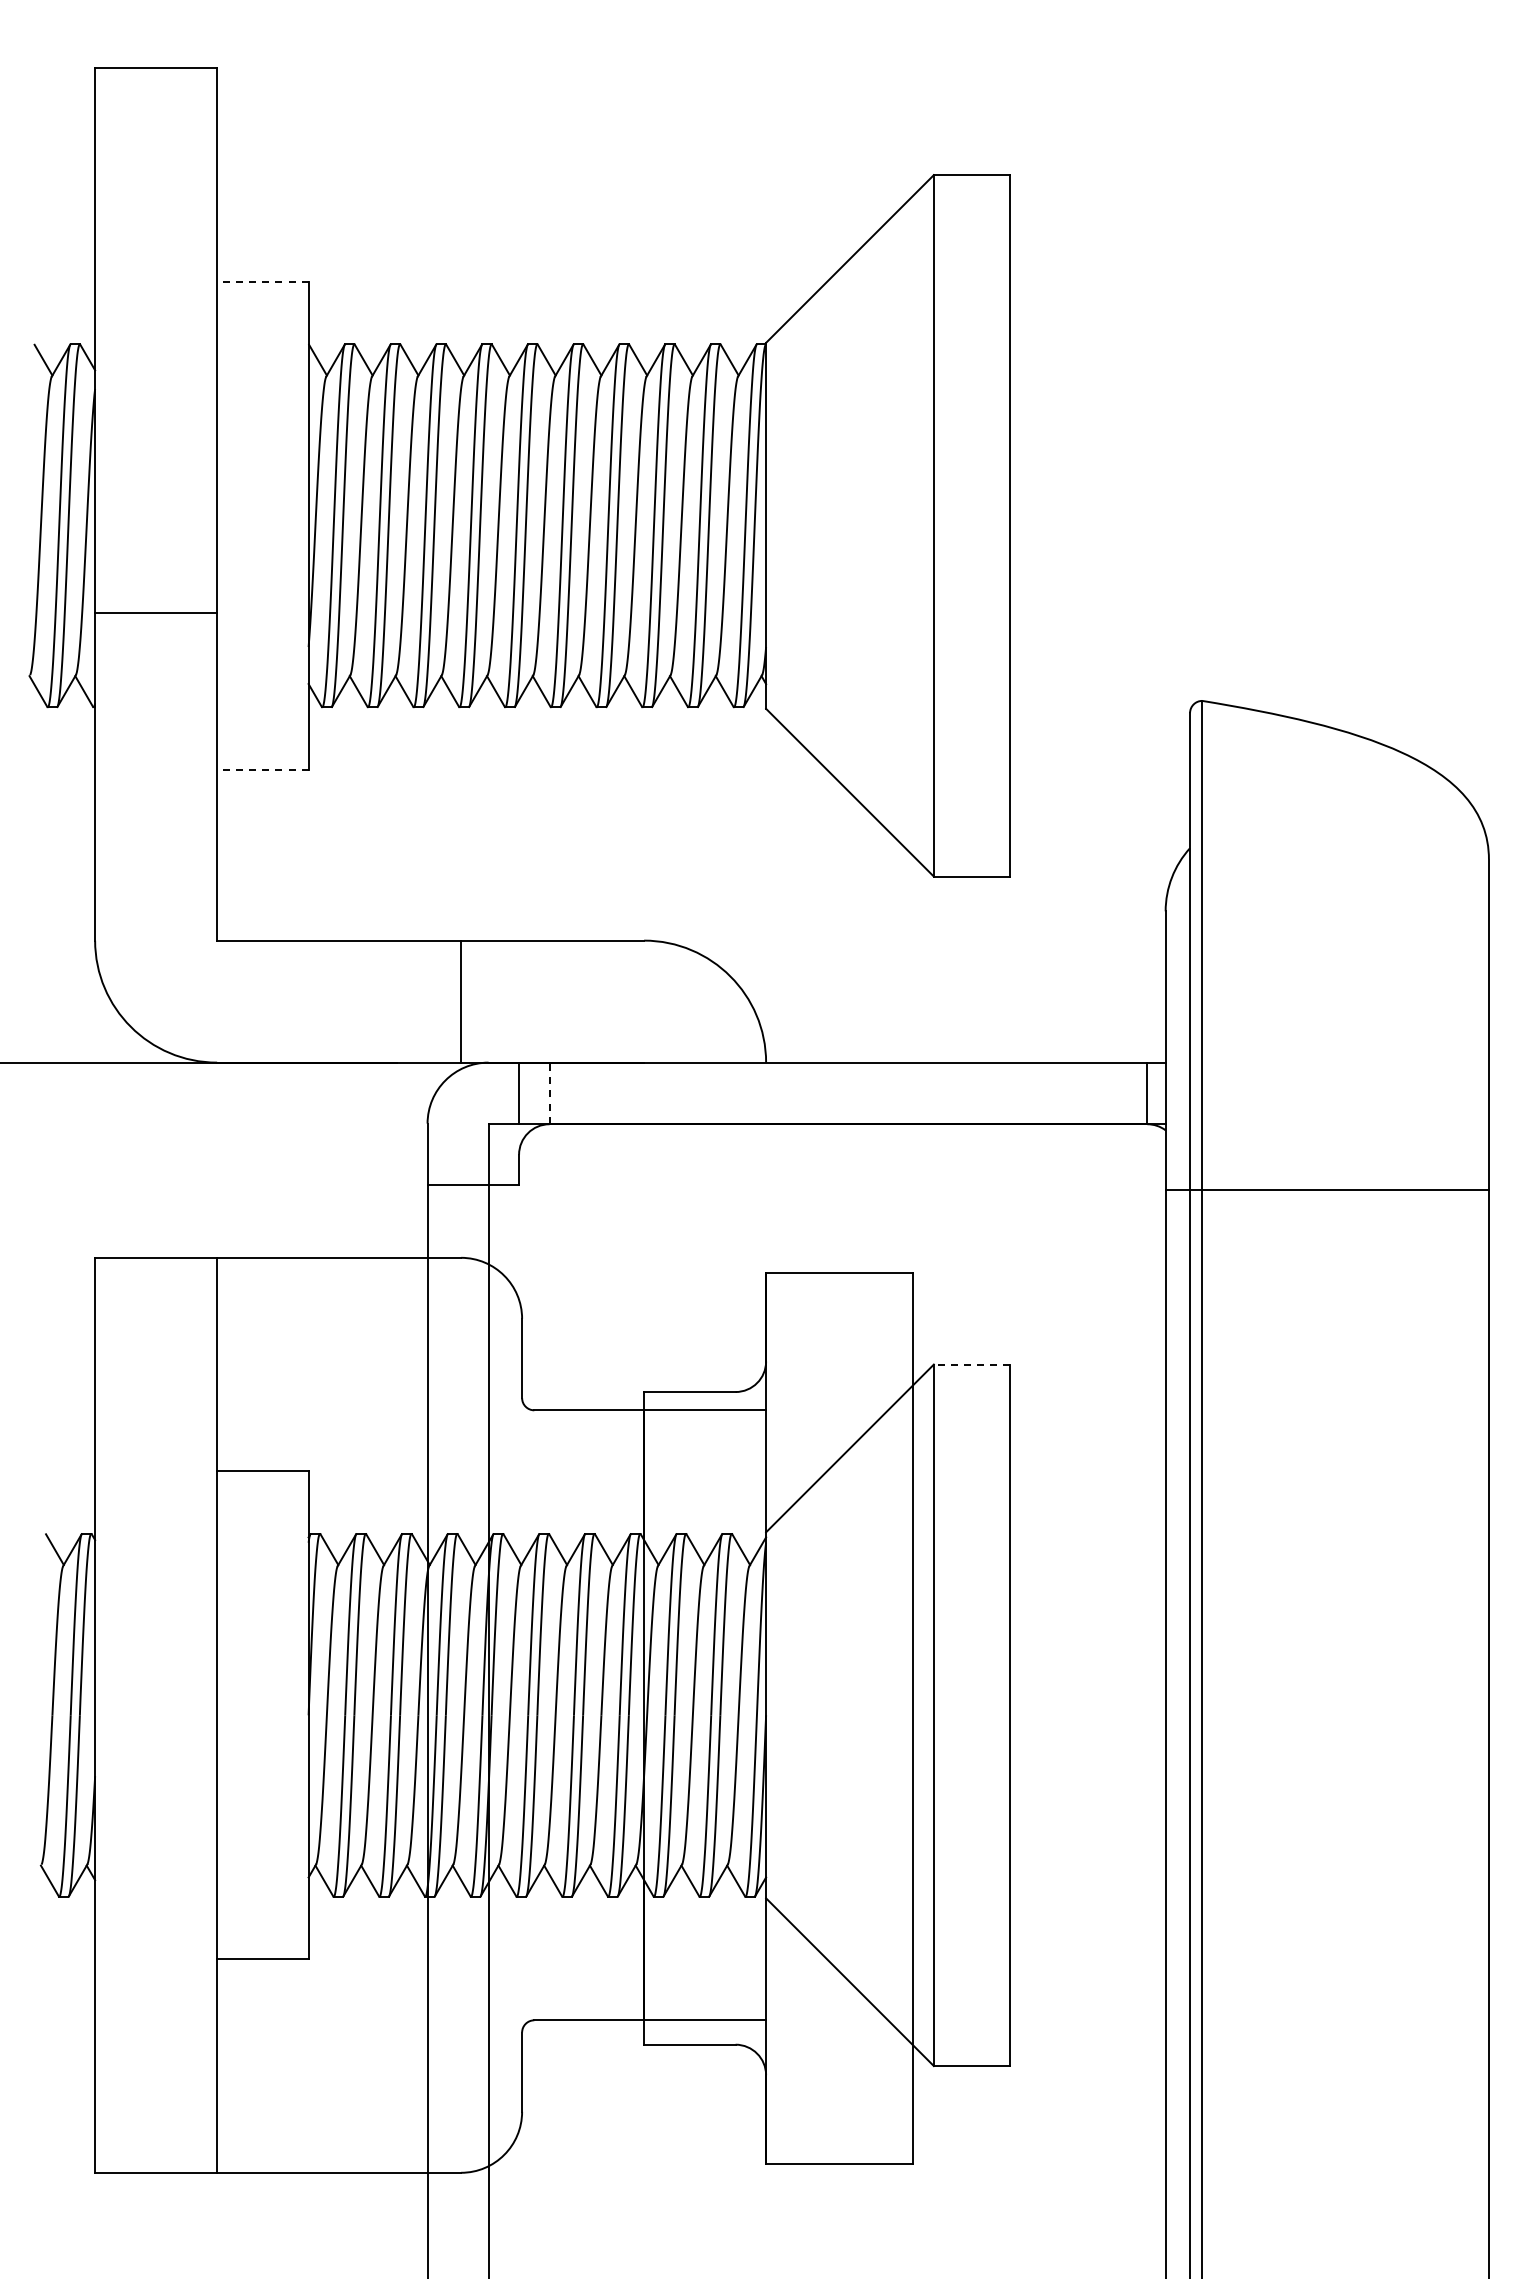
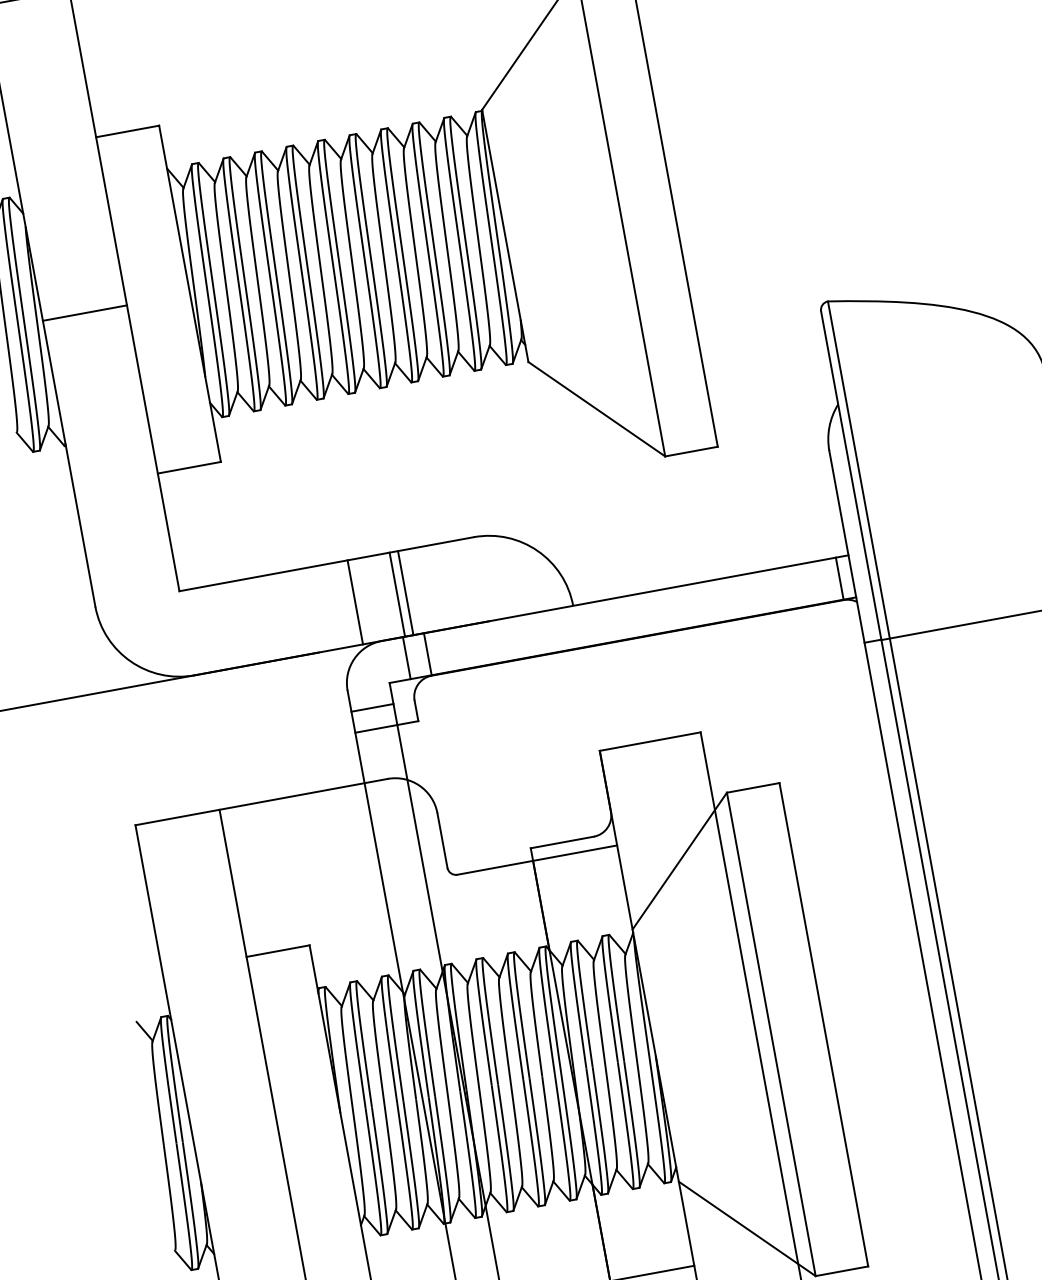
line: (262, 281) -> (127, 131), dashed -> solid
line: (156, 612) -> (85, 312), moved
line: (262, 769) -> (189, 467), dashed -> solid
line: (522, 1001) -> (397, 594), added
line: (534, 1001) -> (405, 593), added
line: (549, 1092) -> (427, 653), dashed -> solid
line: (457, 1154) -> (372, 708), added
line: (971, 1364) -> (752, 787), dashed -> solid

